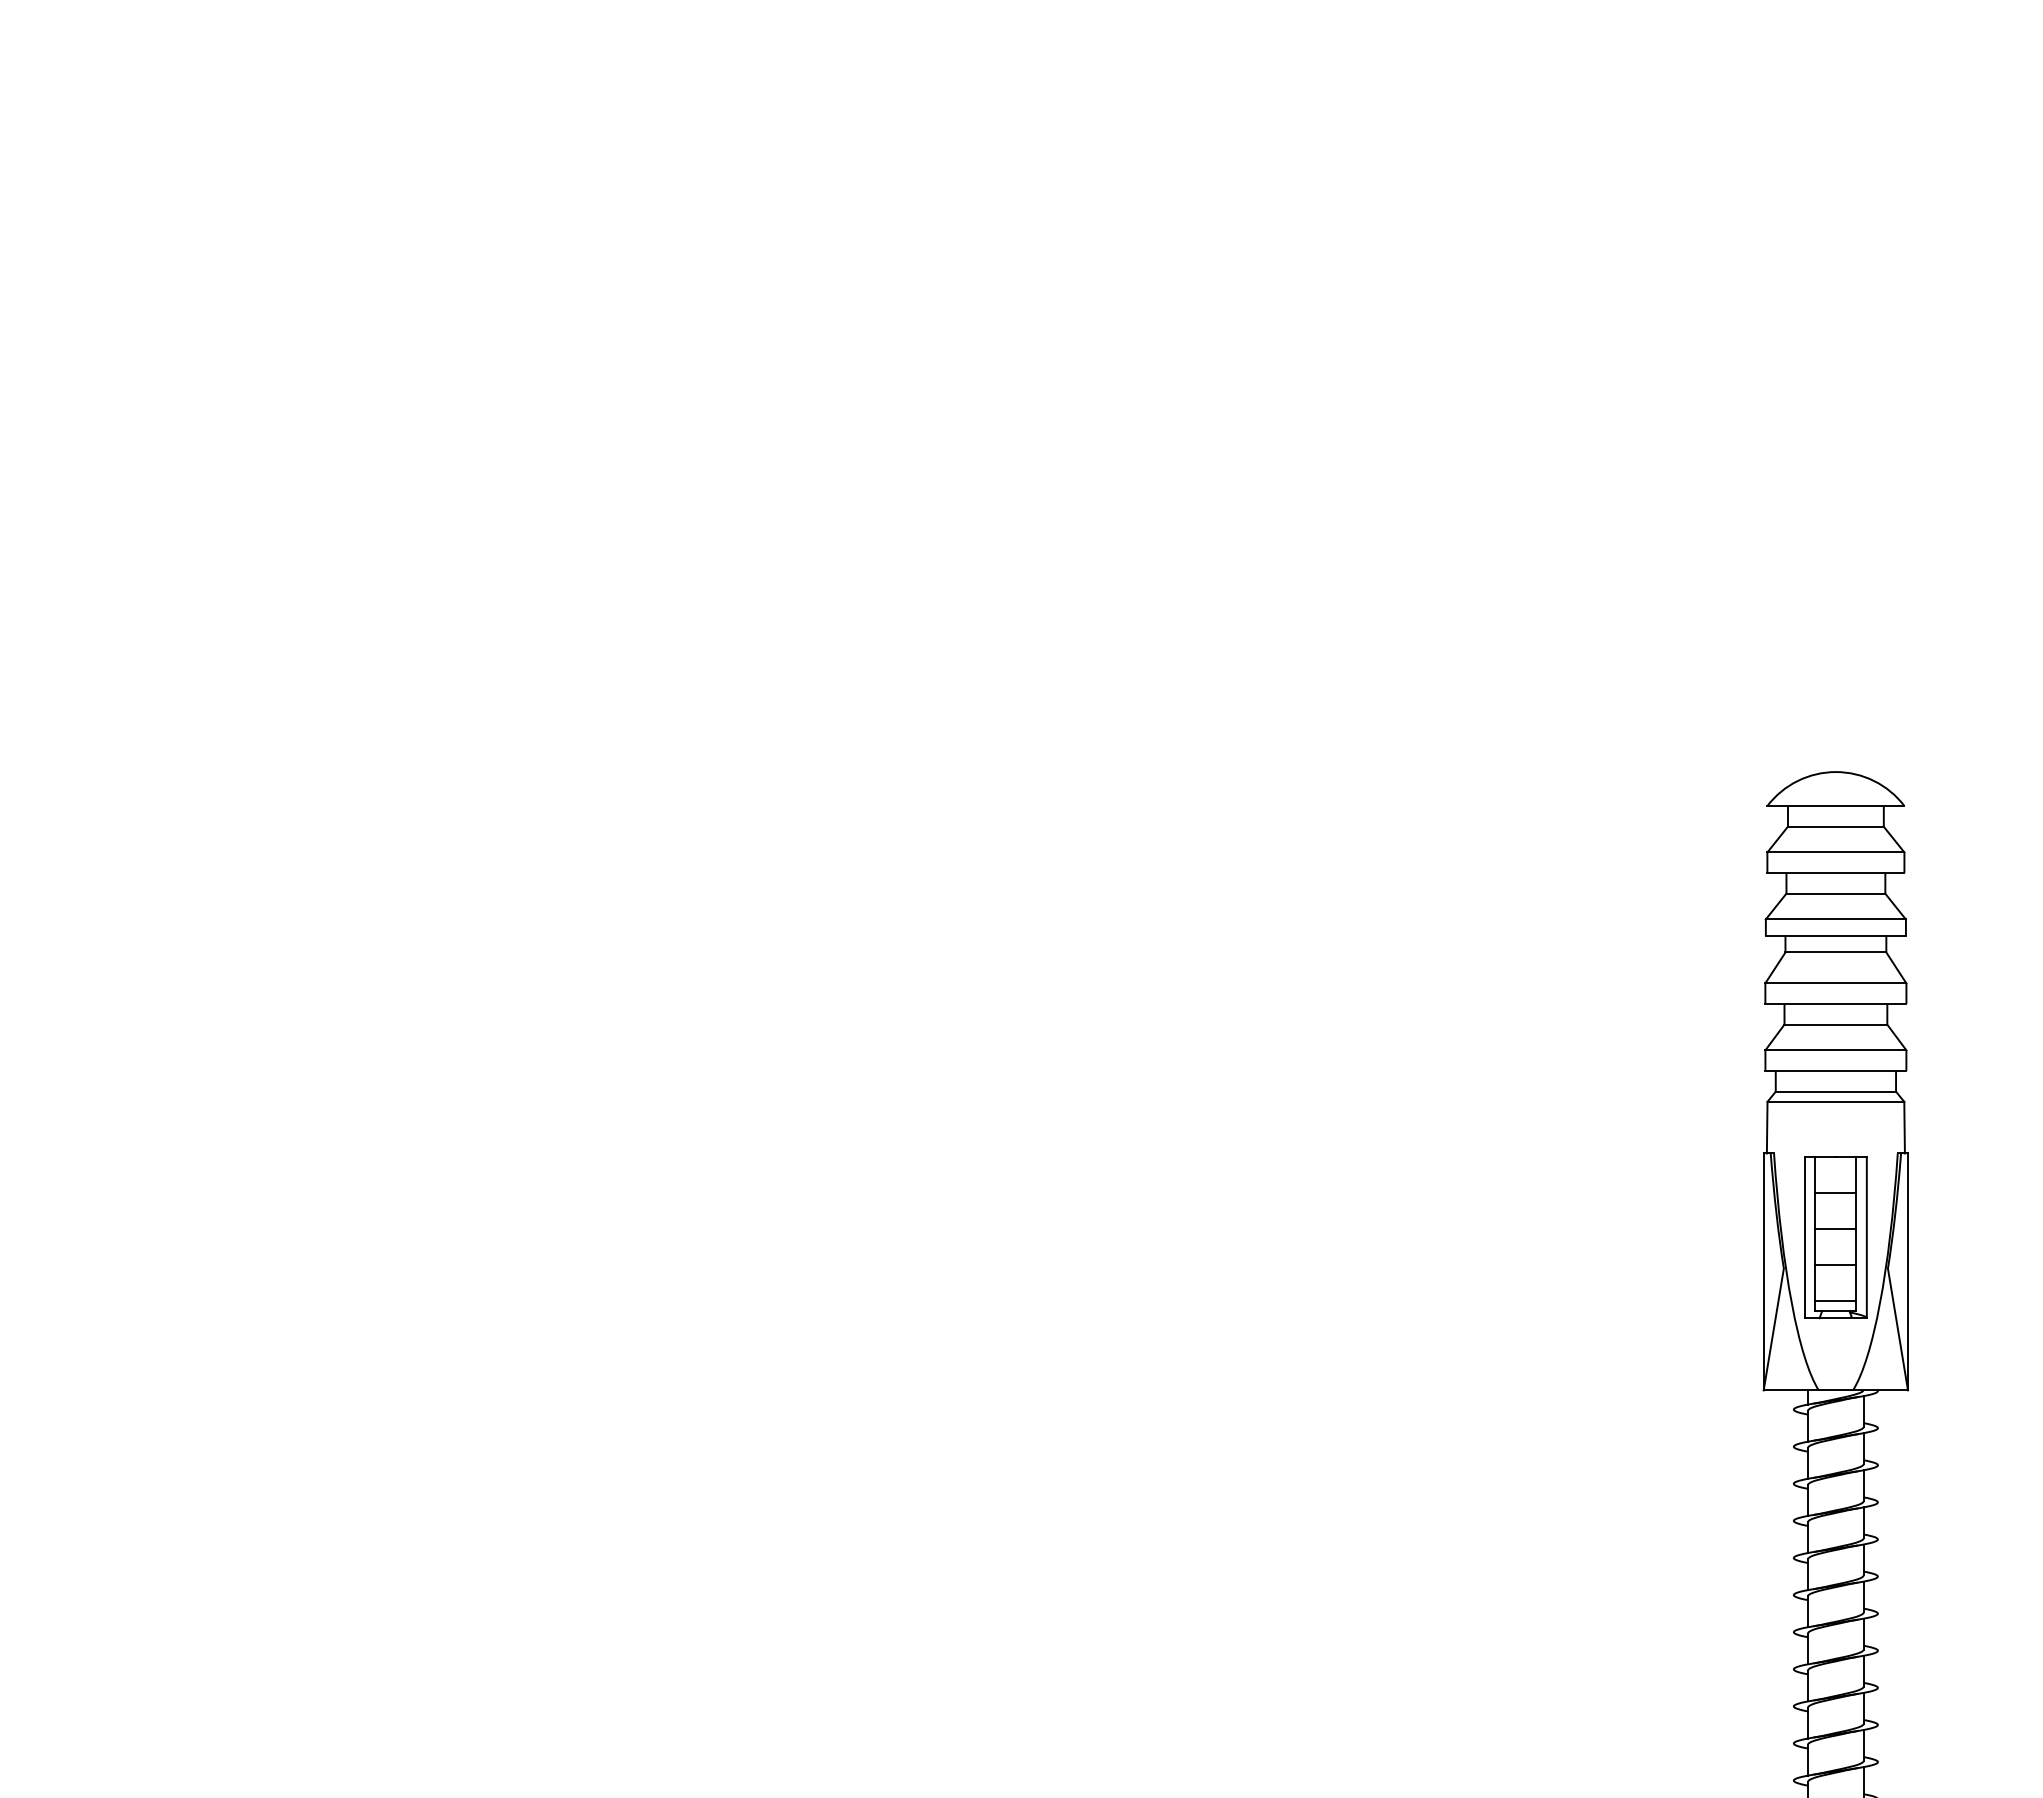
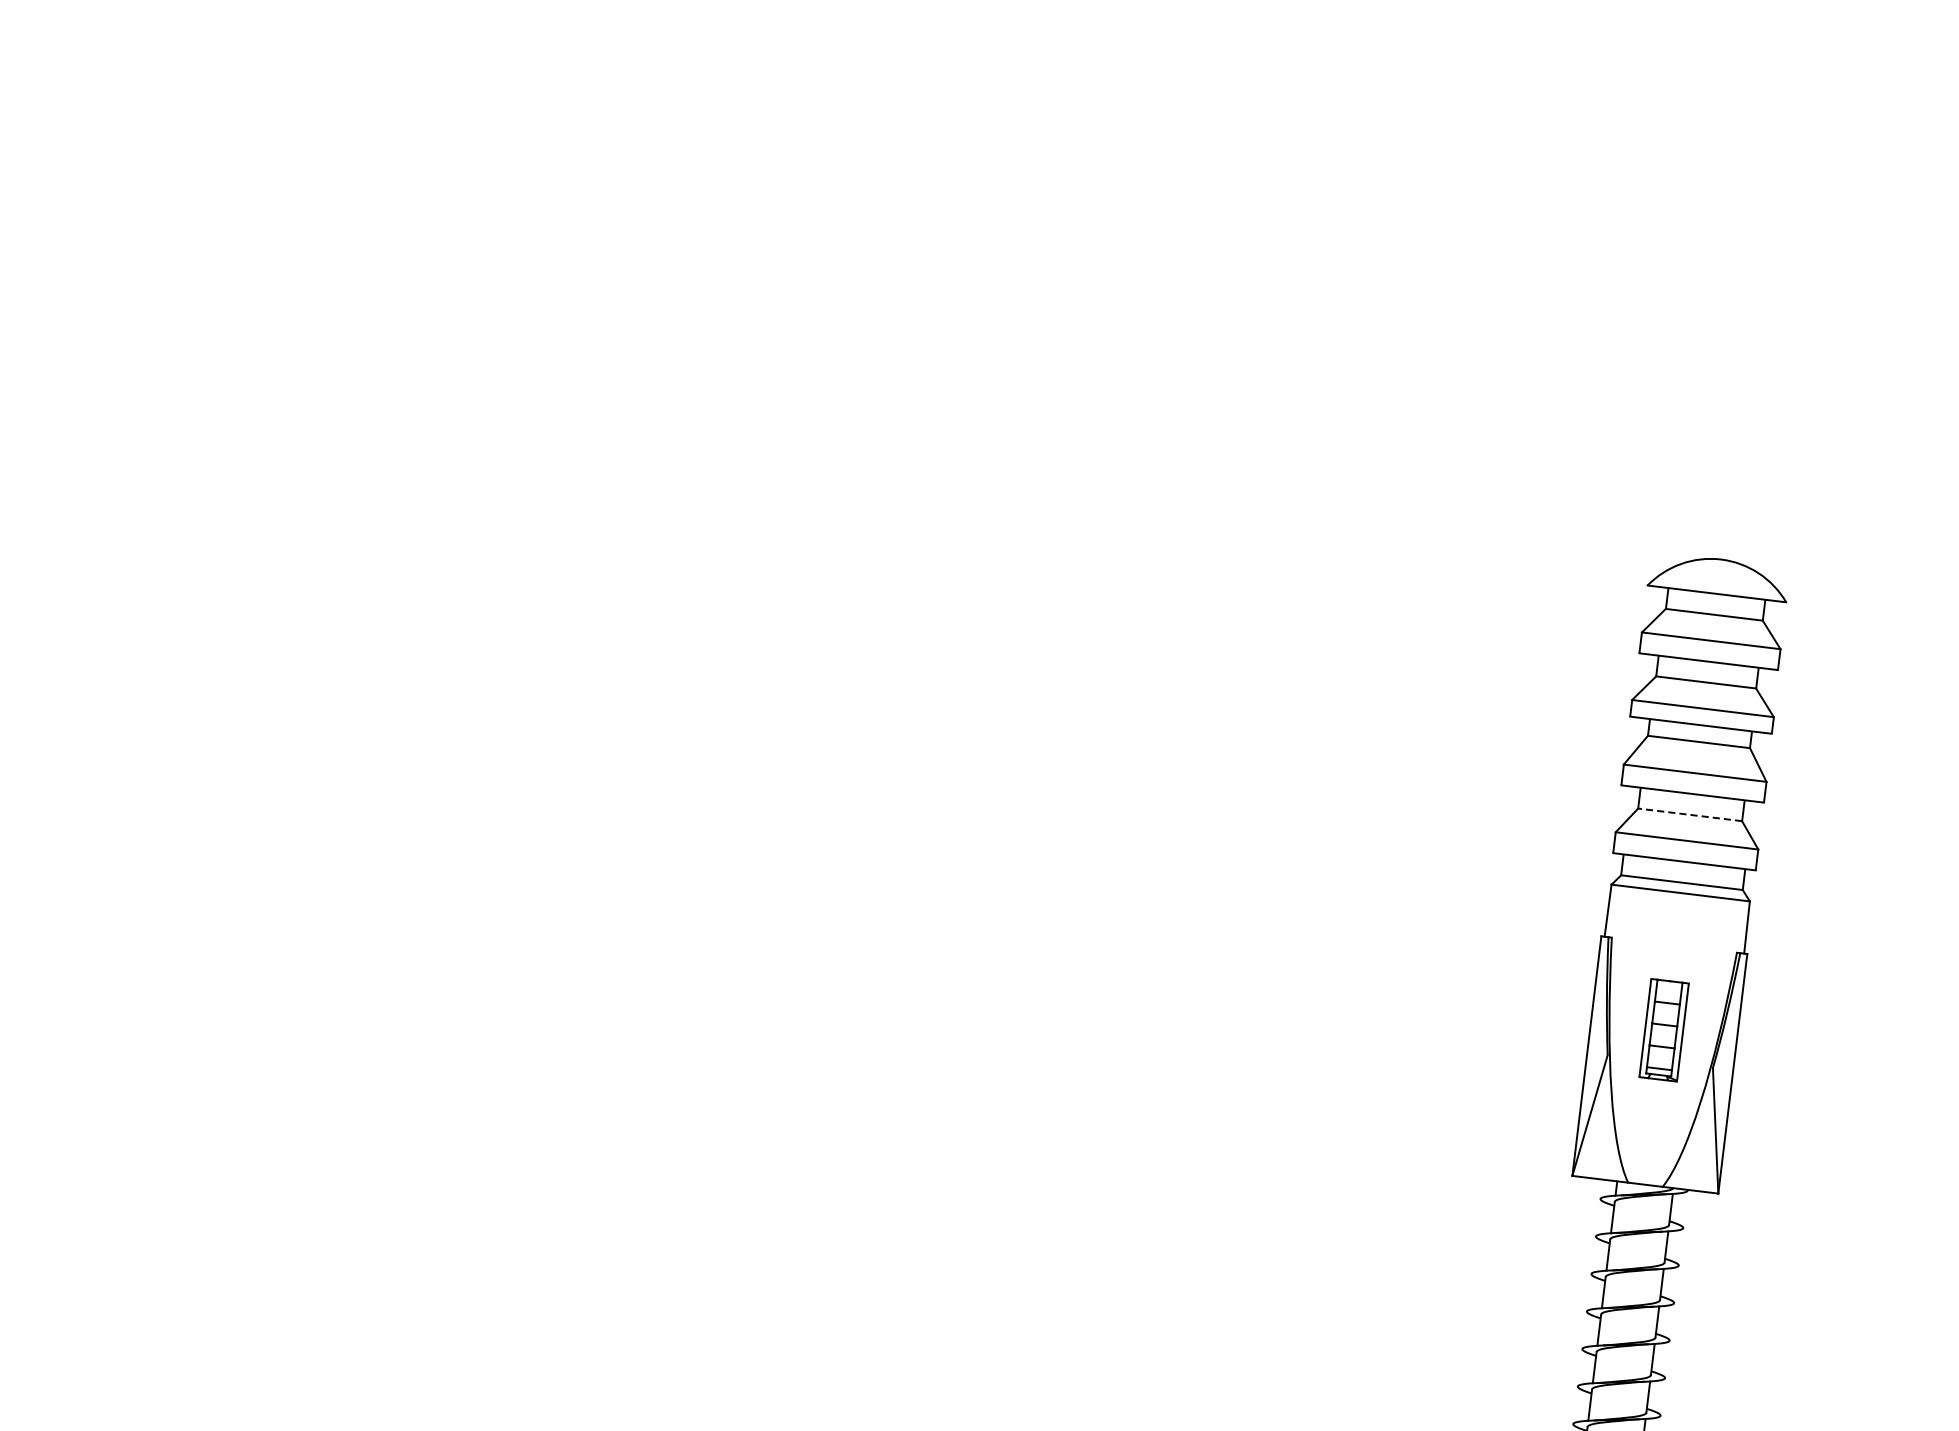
line: (1835, 1024) -> (1689, 814), solid -> dashed
part: (1835, 1237) -> (1663, 1030), size x0.6

